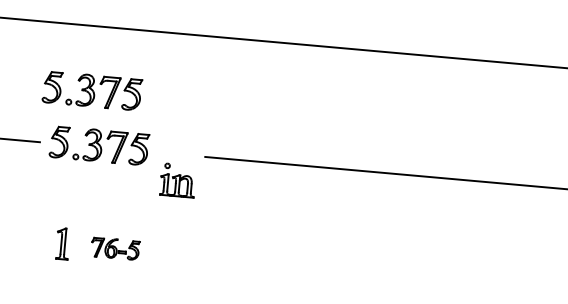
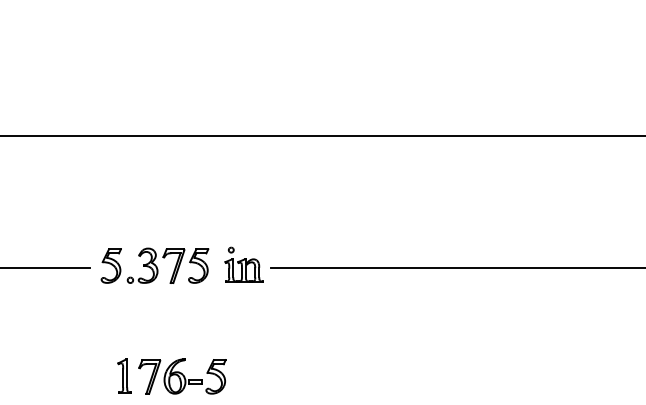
part: (91, 90) -> (141, 206), removed
part: (177, 179) -> (243, 264), moved
part: (115, 248) -> (182, 376), size x1.67

